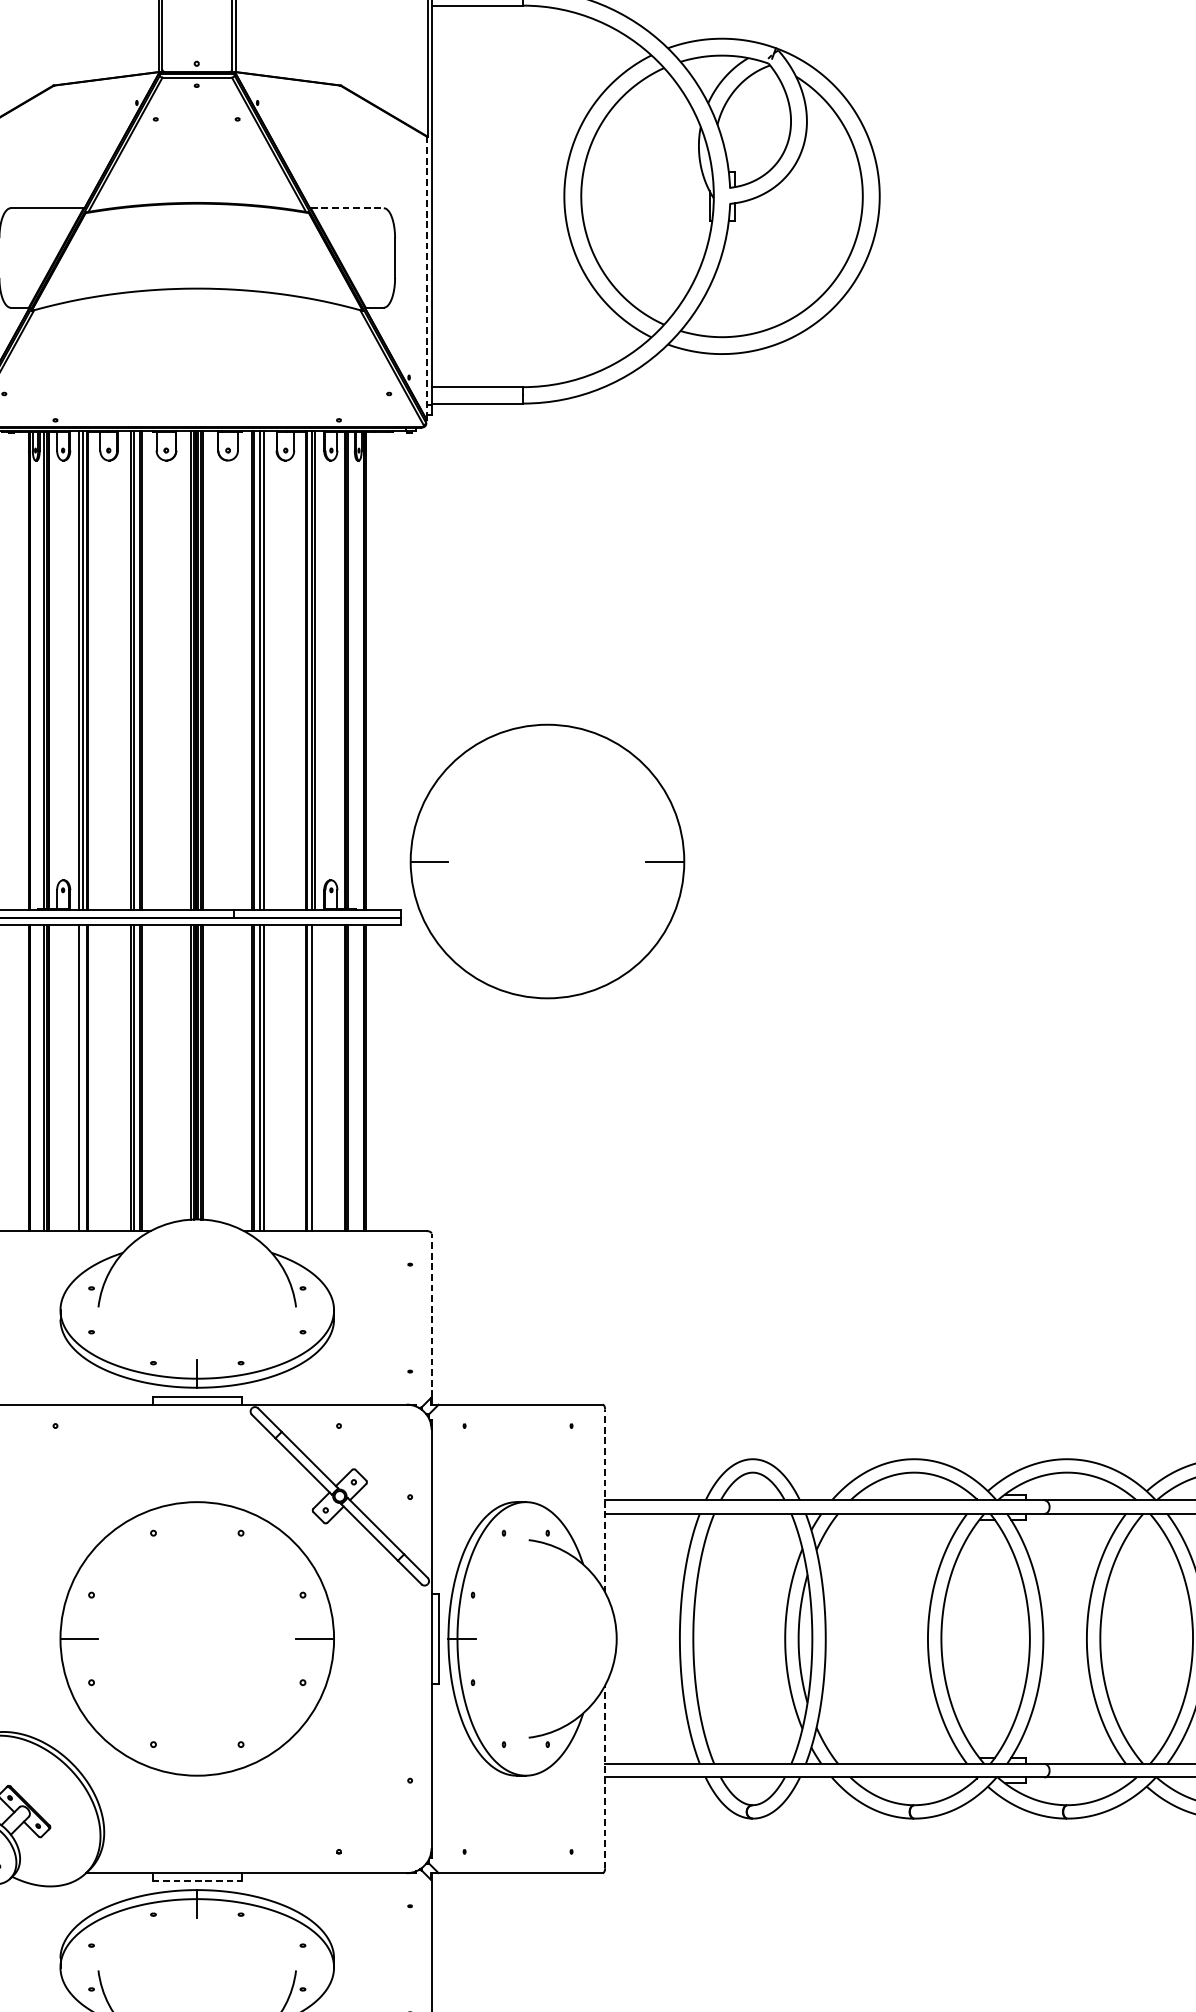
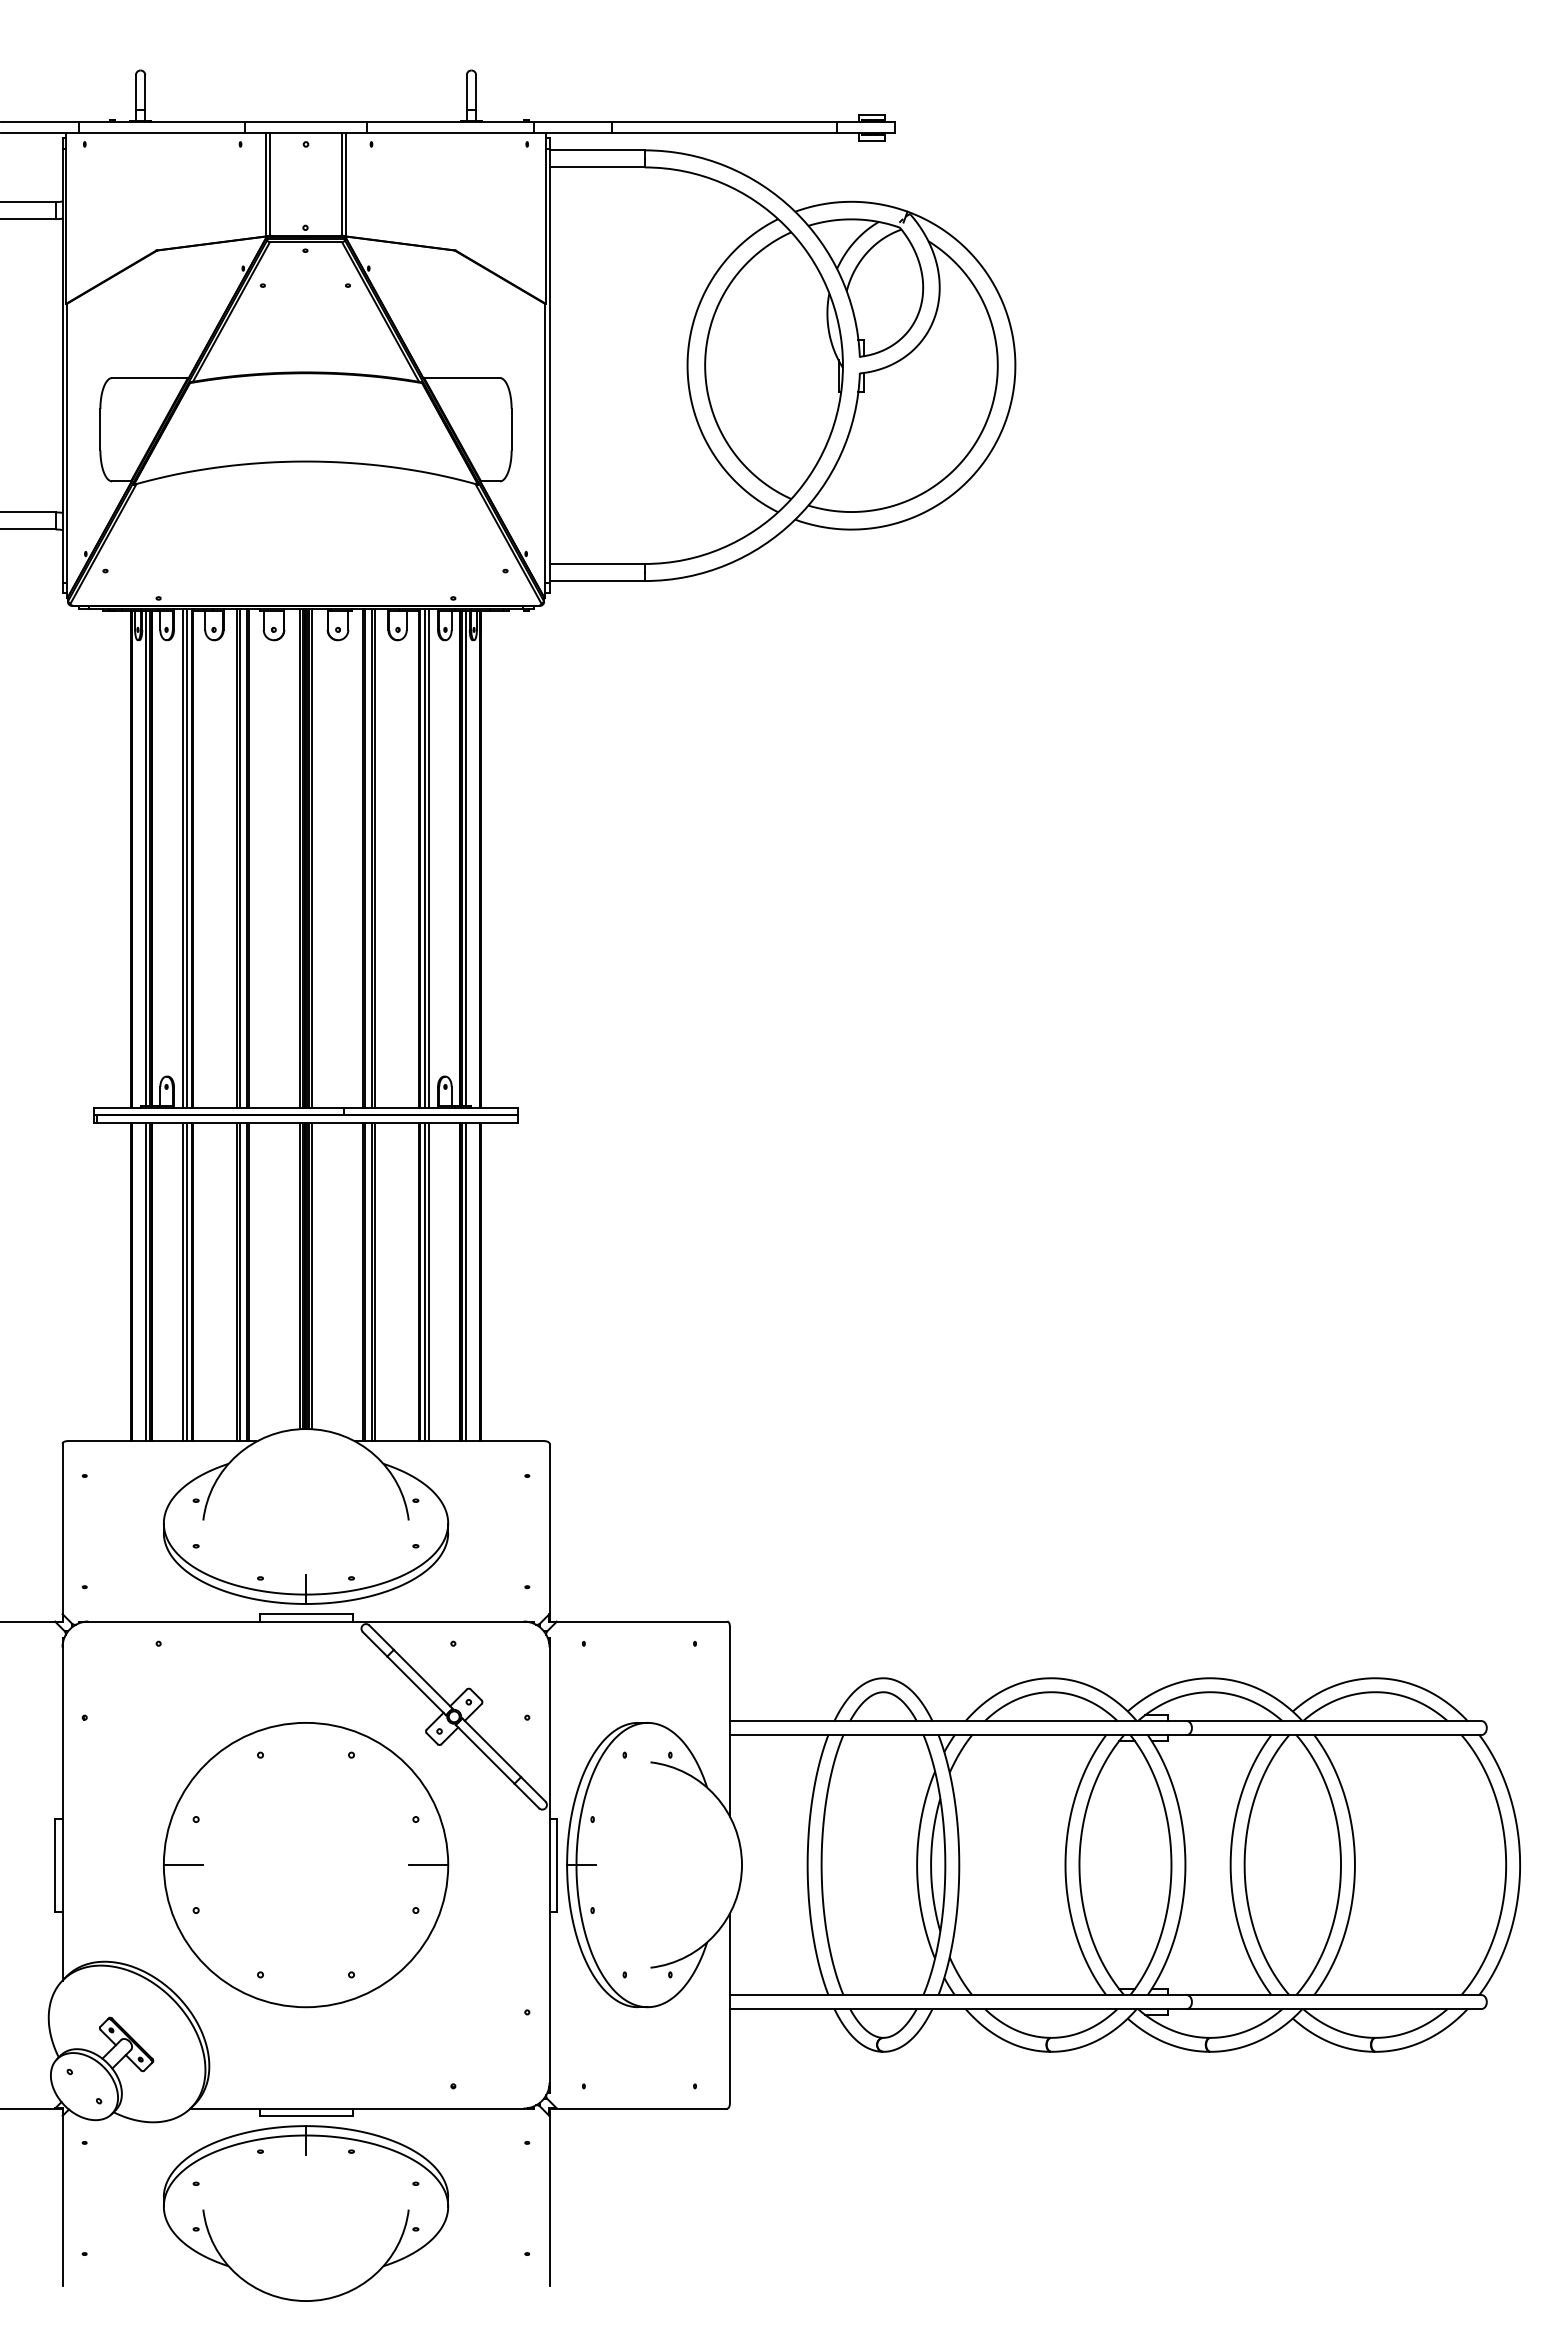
line: (347, 208) -> (462, 378), dashed -> solid
line: (426, 278) -> (544, 451), dashed -> solid
line: (350, 670) -> (465, 858), added
part: (547, 861) -> (670, 1057), removed
line: (83, 1078) -> (187, 1282), added
line: (315, 1078) -> (428, 1282), added
line: (350, 1078) -> (465, 1282), added
line: (431, 1315) -> (549, 1528), dashed -> solid
line: (604, 1500) -> (729, 1721), dashed -> solid
line: (604, 1776) -> (729, 2008), dashed -> solid
line: (197, 1880) -> (306, 2116), dashed -> solid

